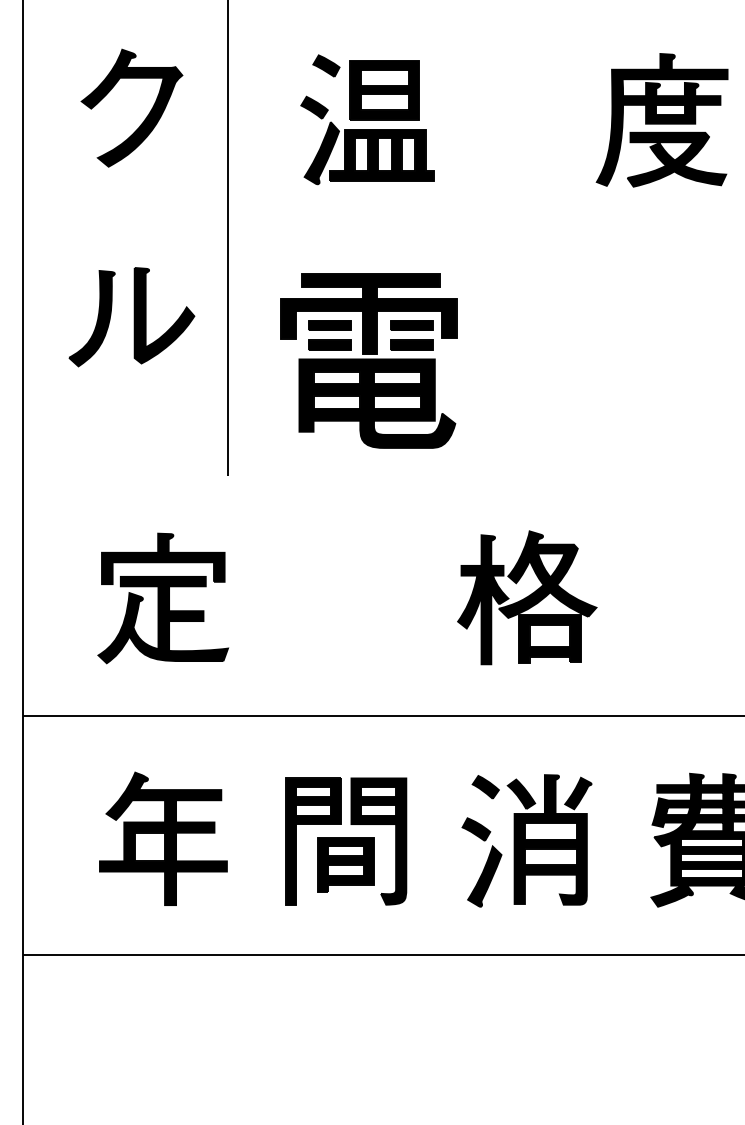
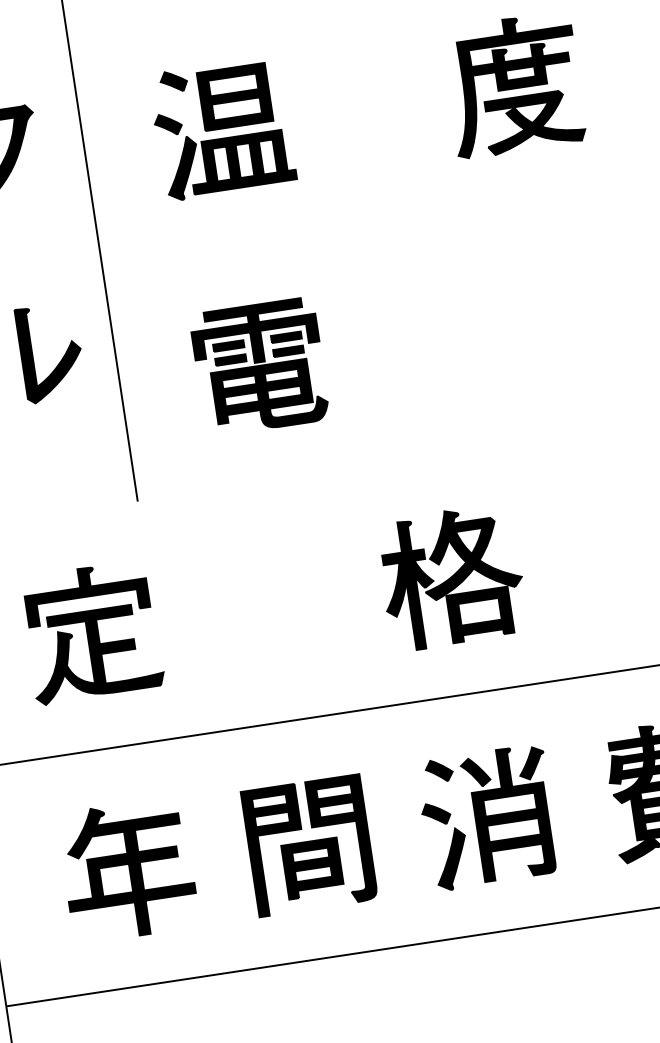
part: (368, 360) -> (259, 366), size x0.71

